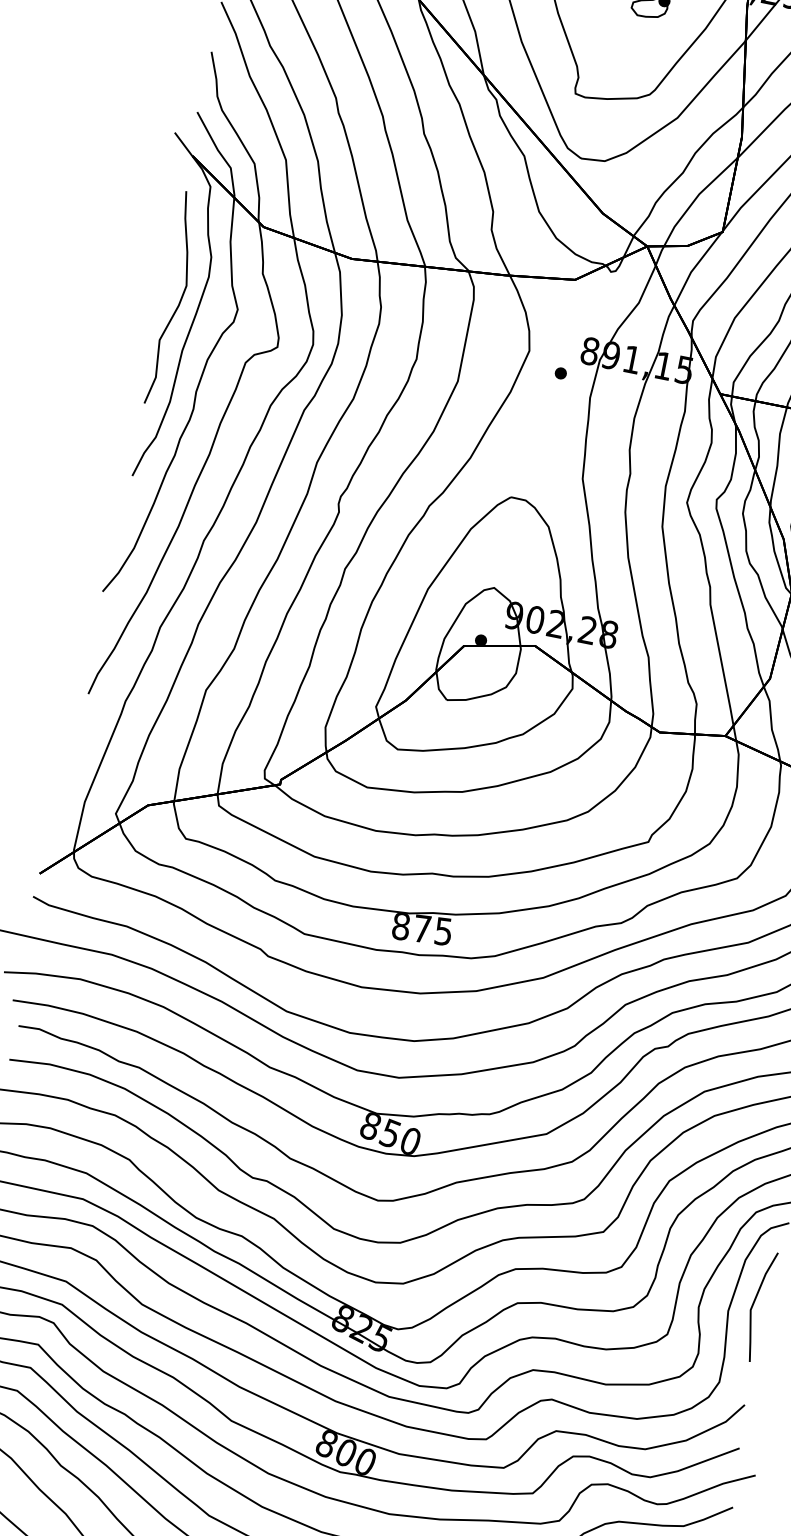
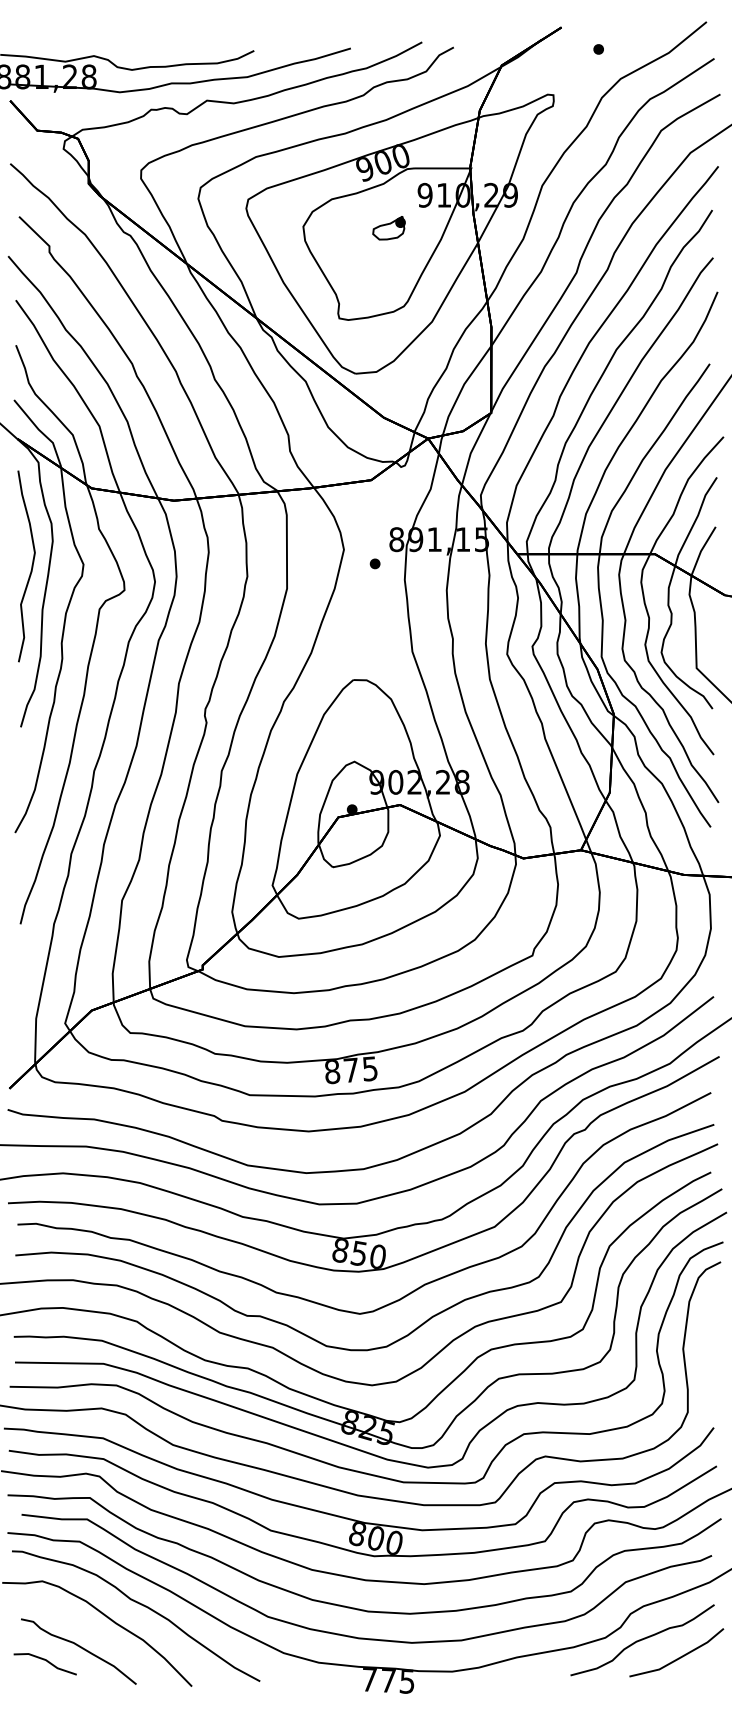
line: (753, 1305) -> (704, 1339), removed

